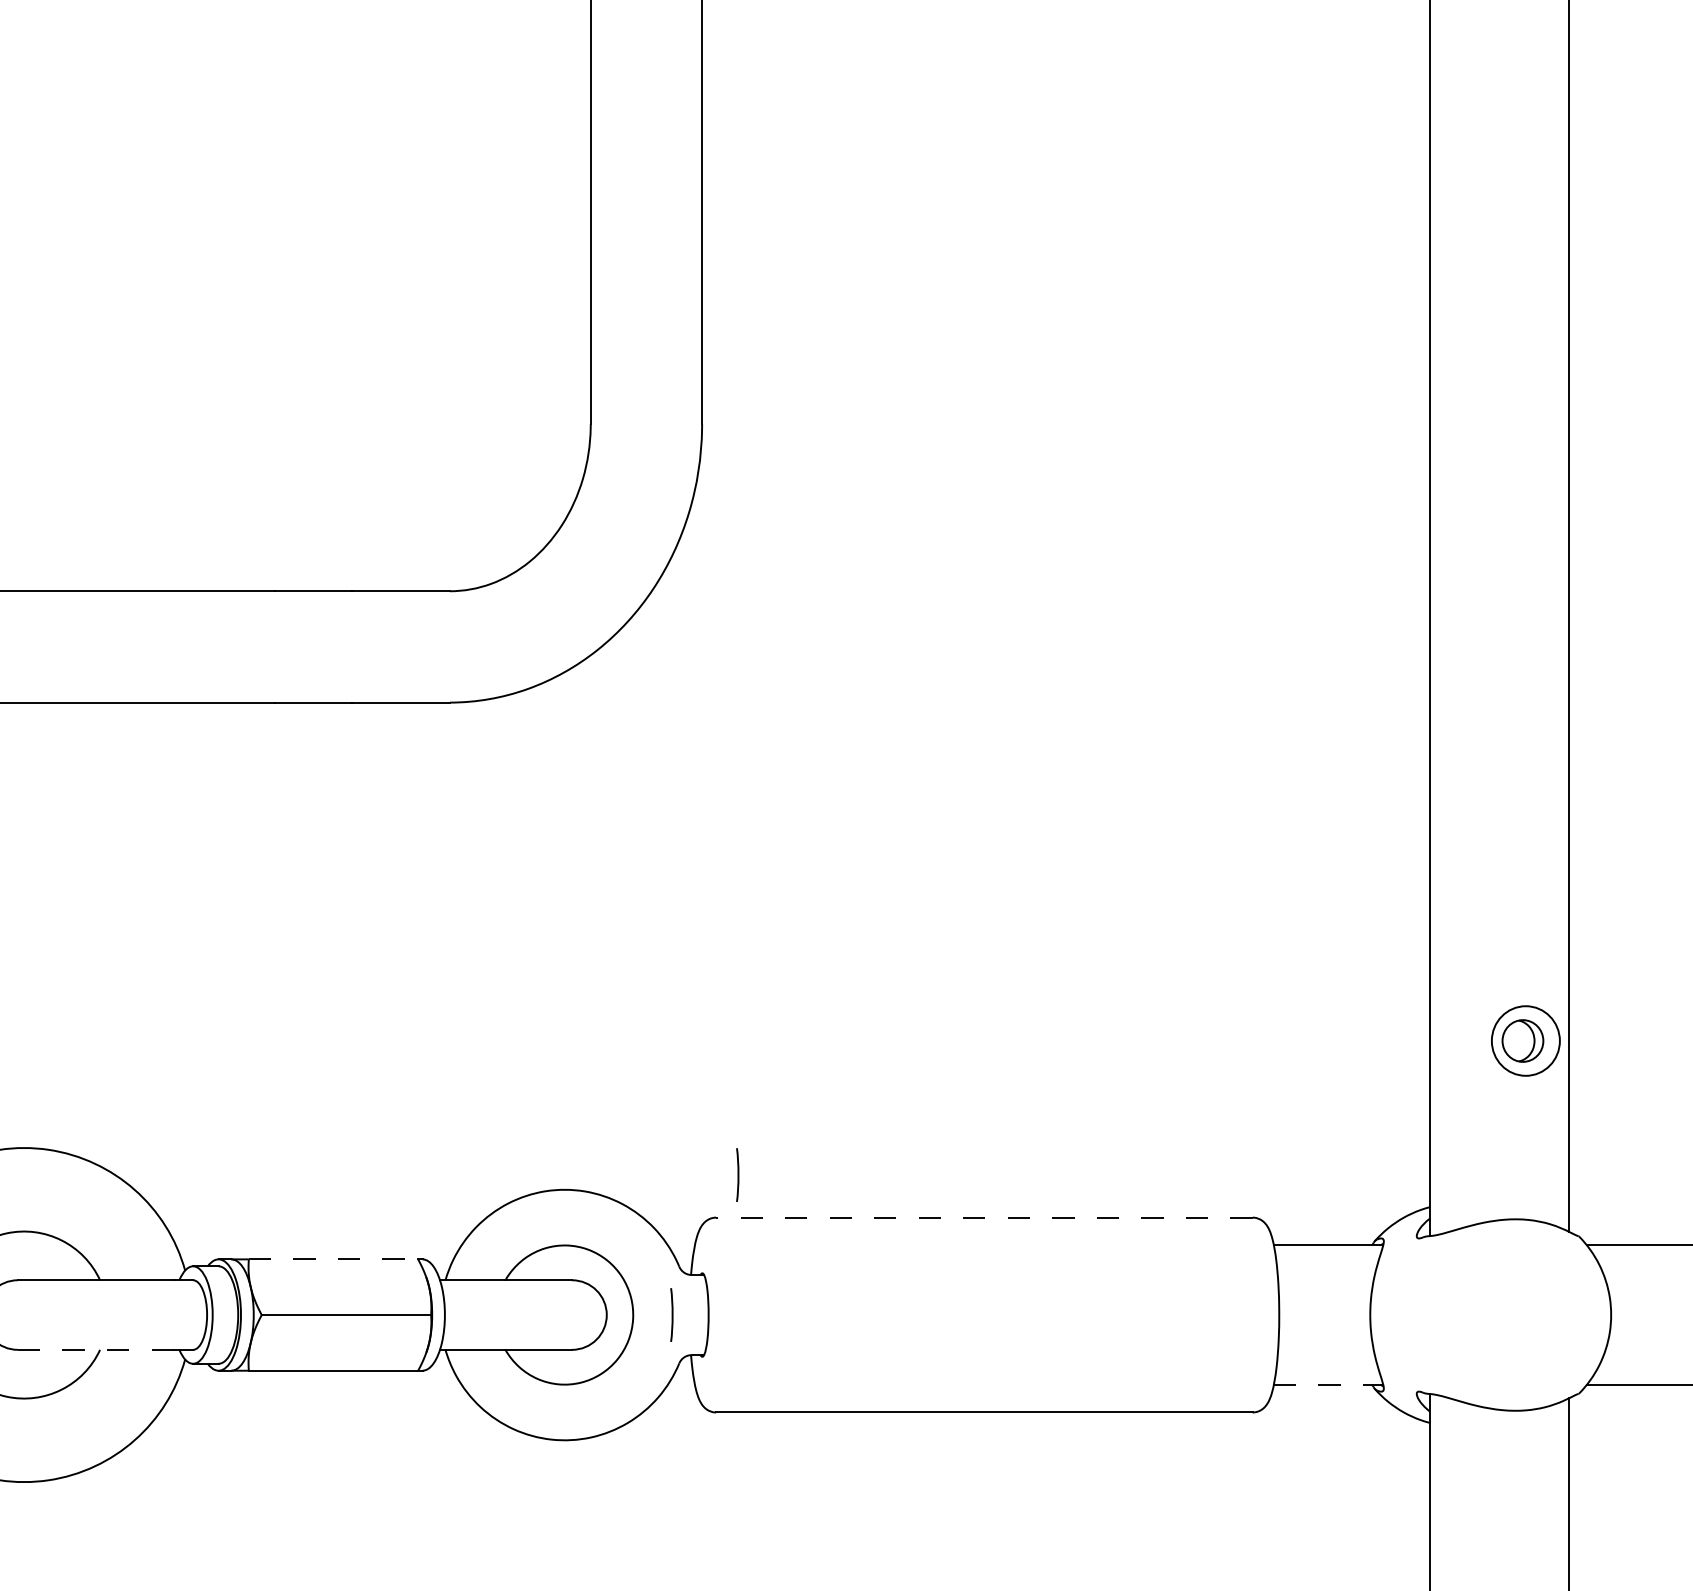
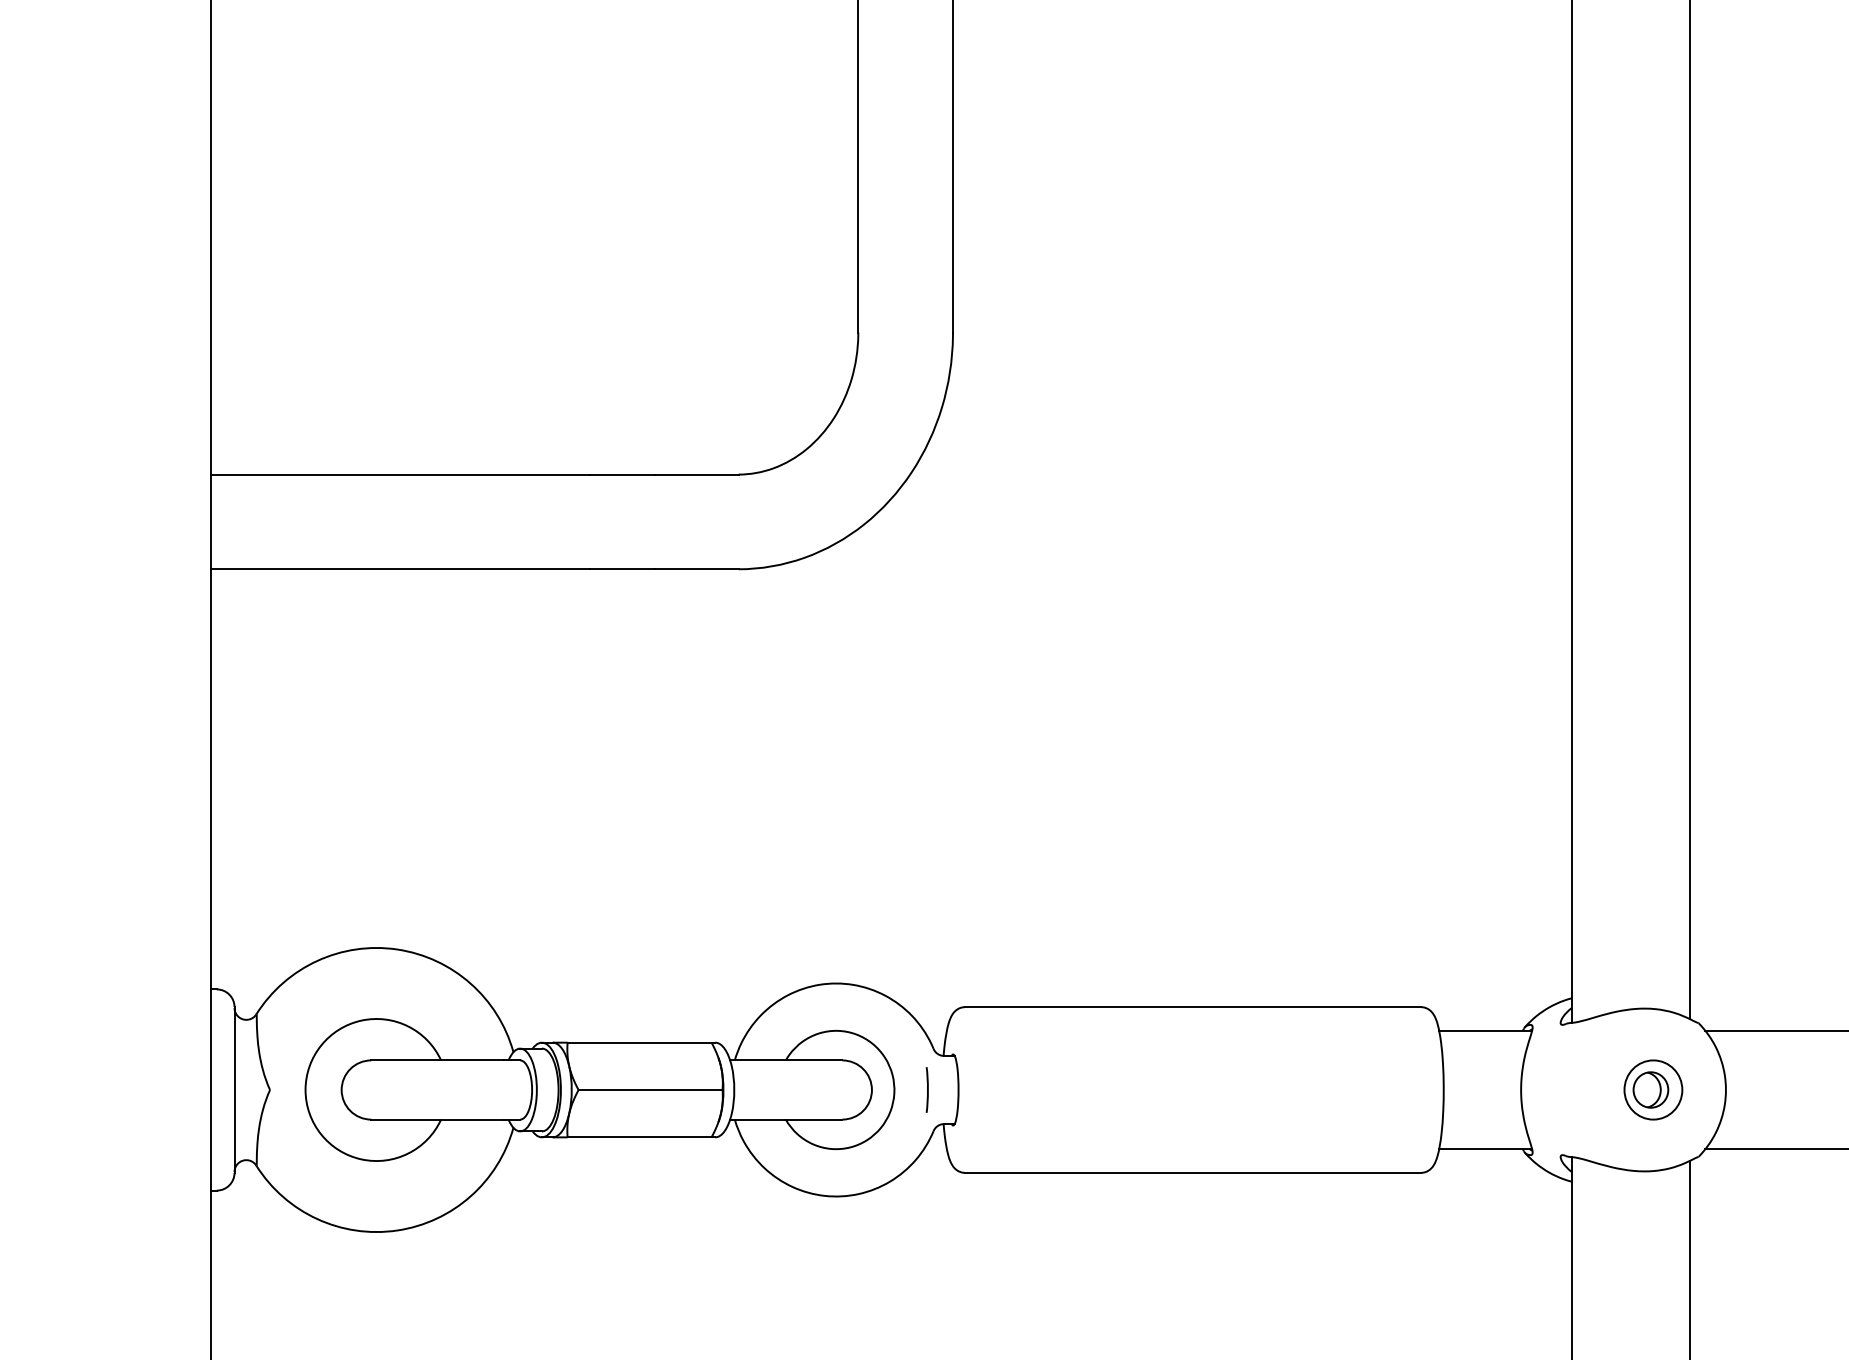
part: (1525, 1040) -> (1653, 1089), moved
line: (737, 1174) -> (983, 970), removed
line: (983, 1218) -> (1192, 1007), dashed -> solid
line: (333, 1259) -> (639, 1042), dashed -> solid
line: (97, 1349) -> (438, 1119), dashed -> solid
line: (1329, 1385) -> (1486, 1149), dashed -> solid

